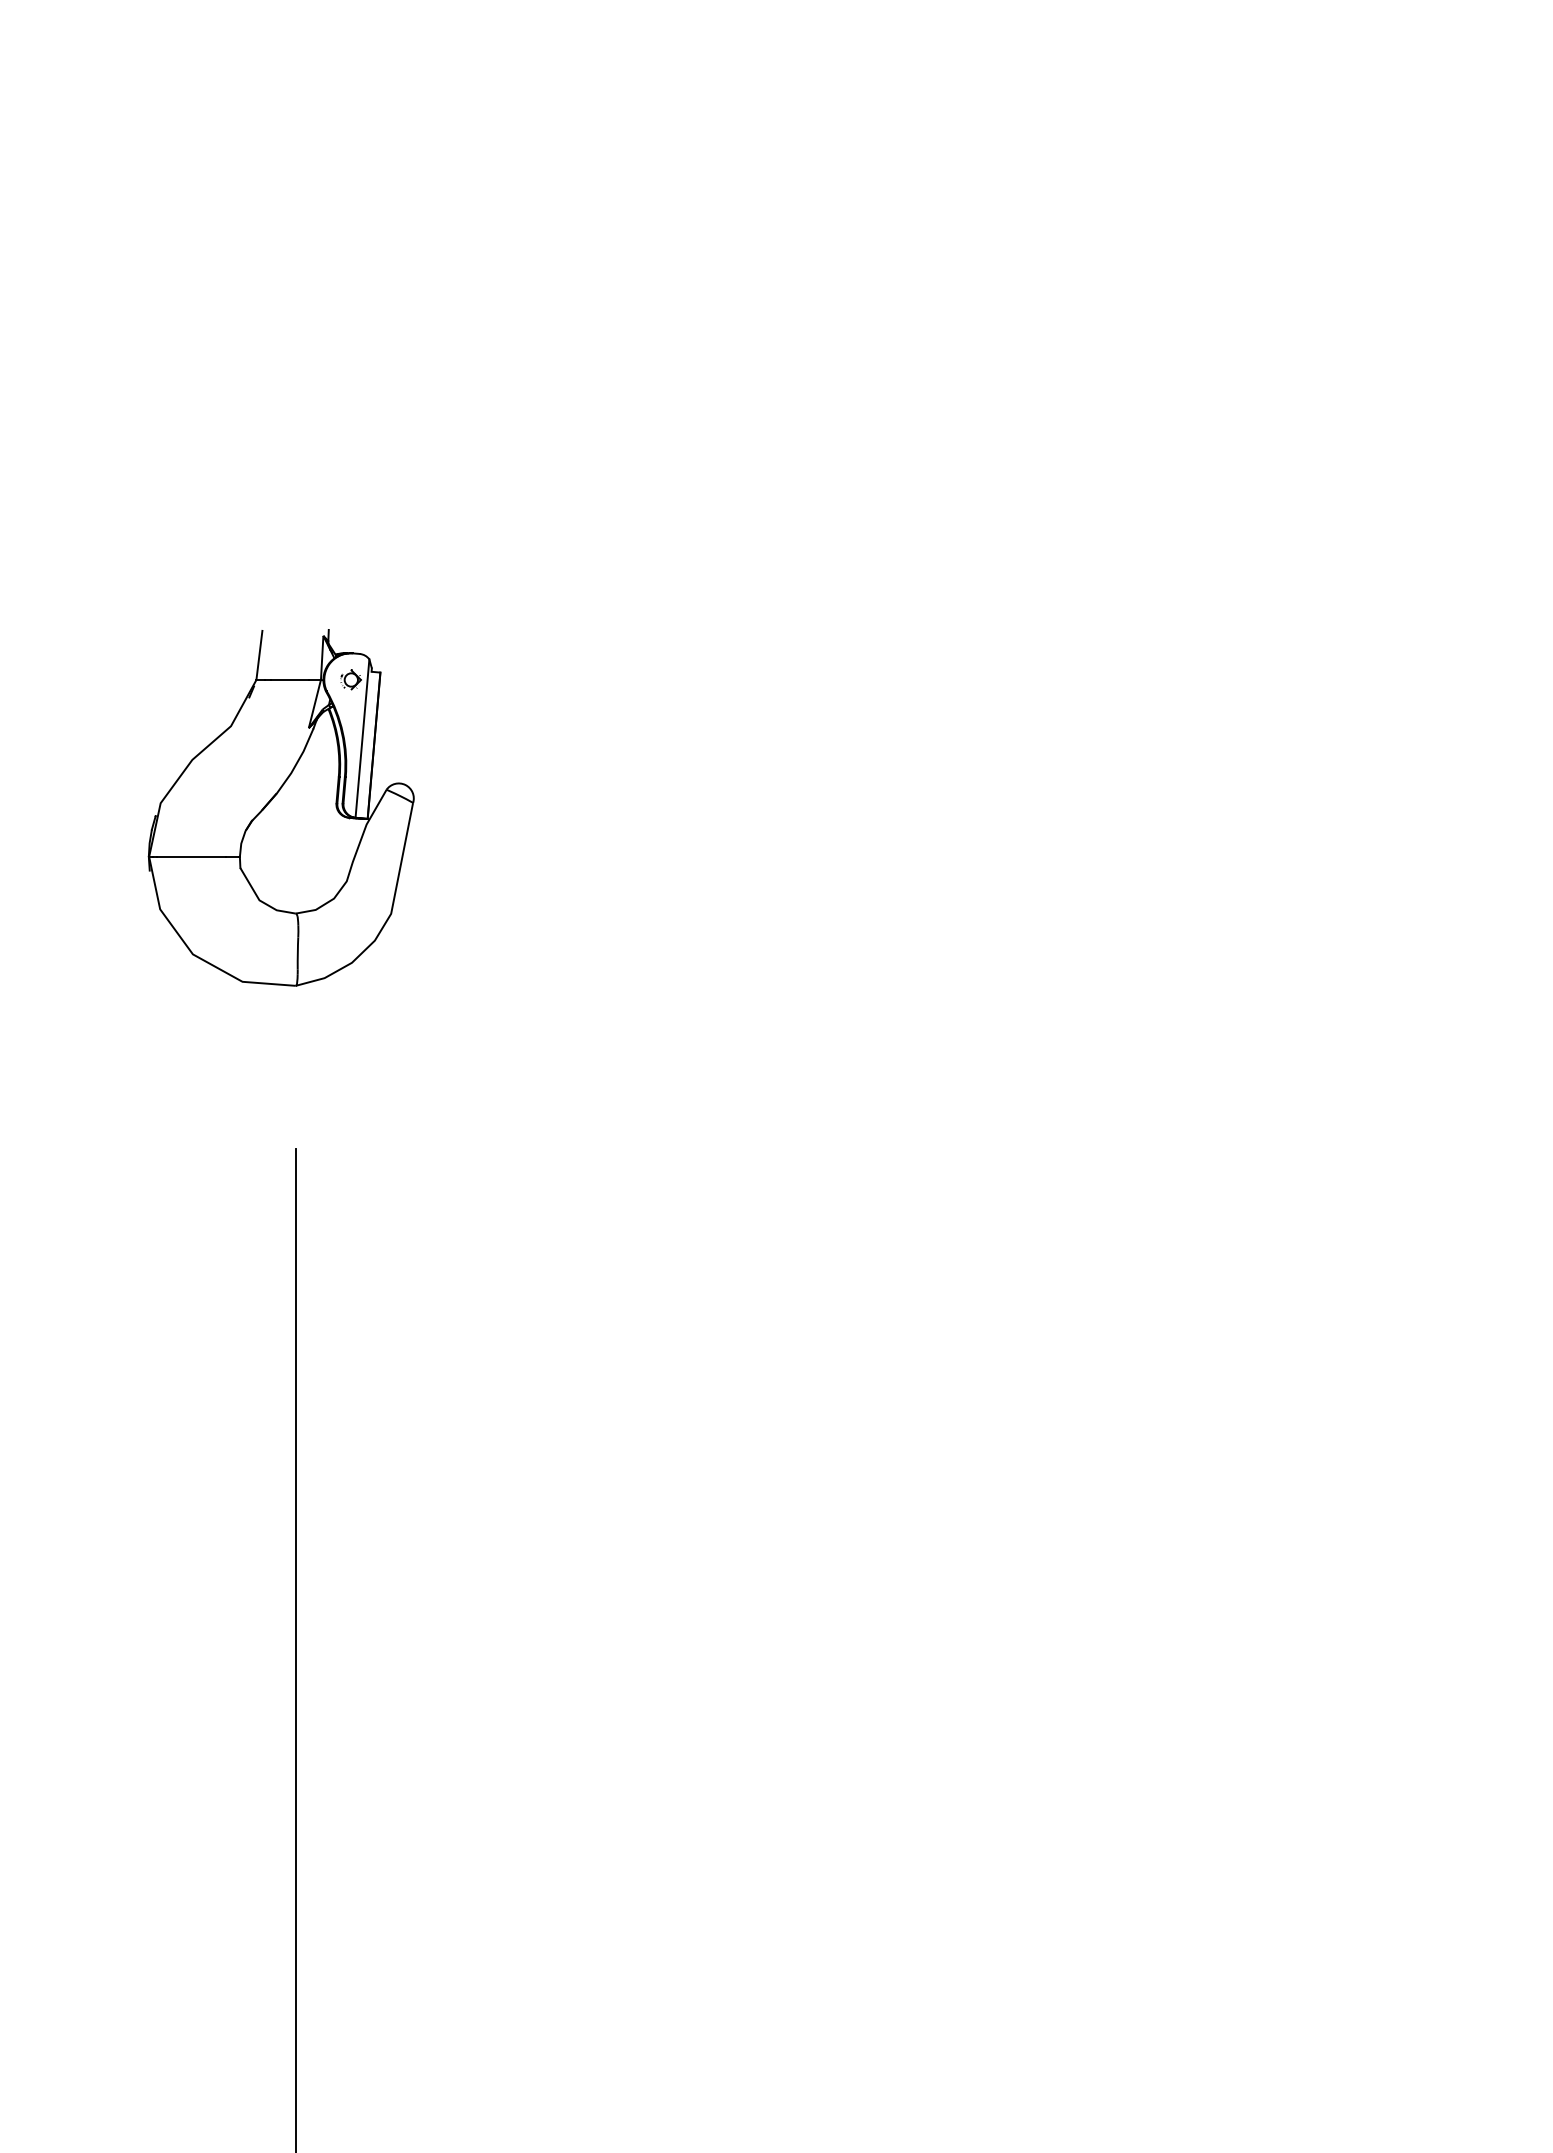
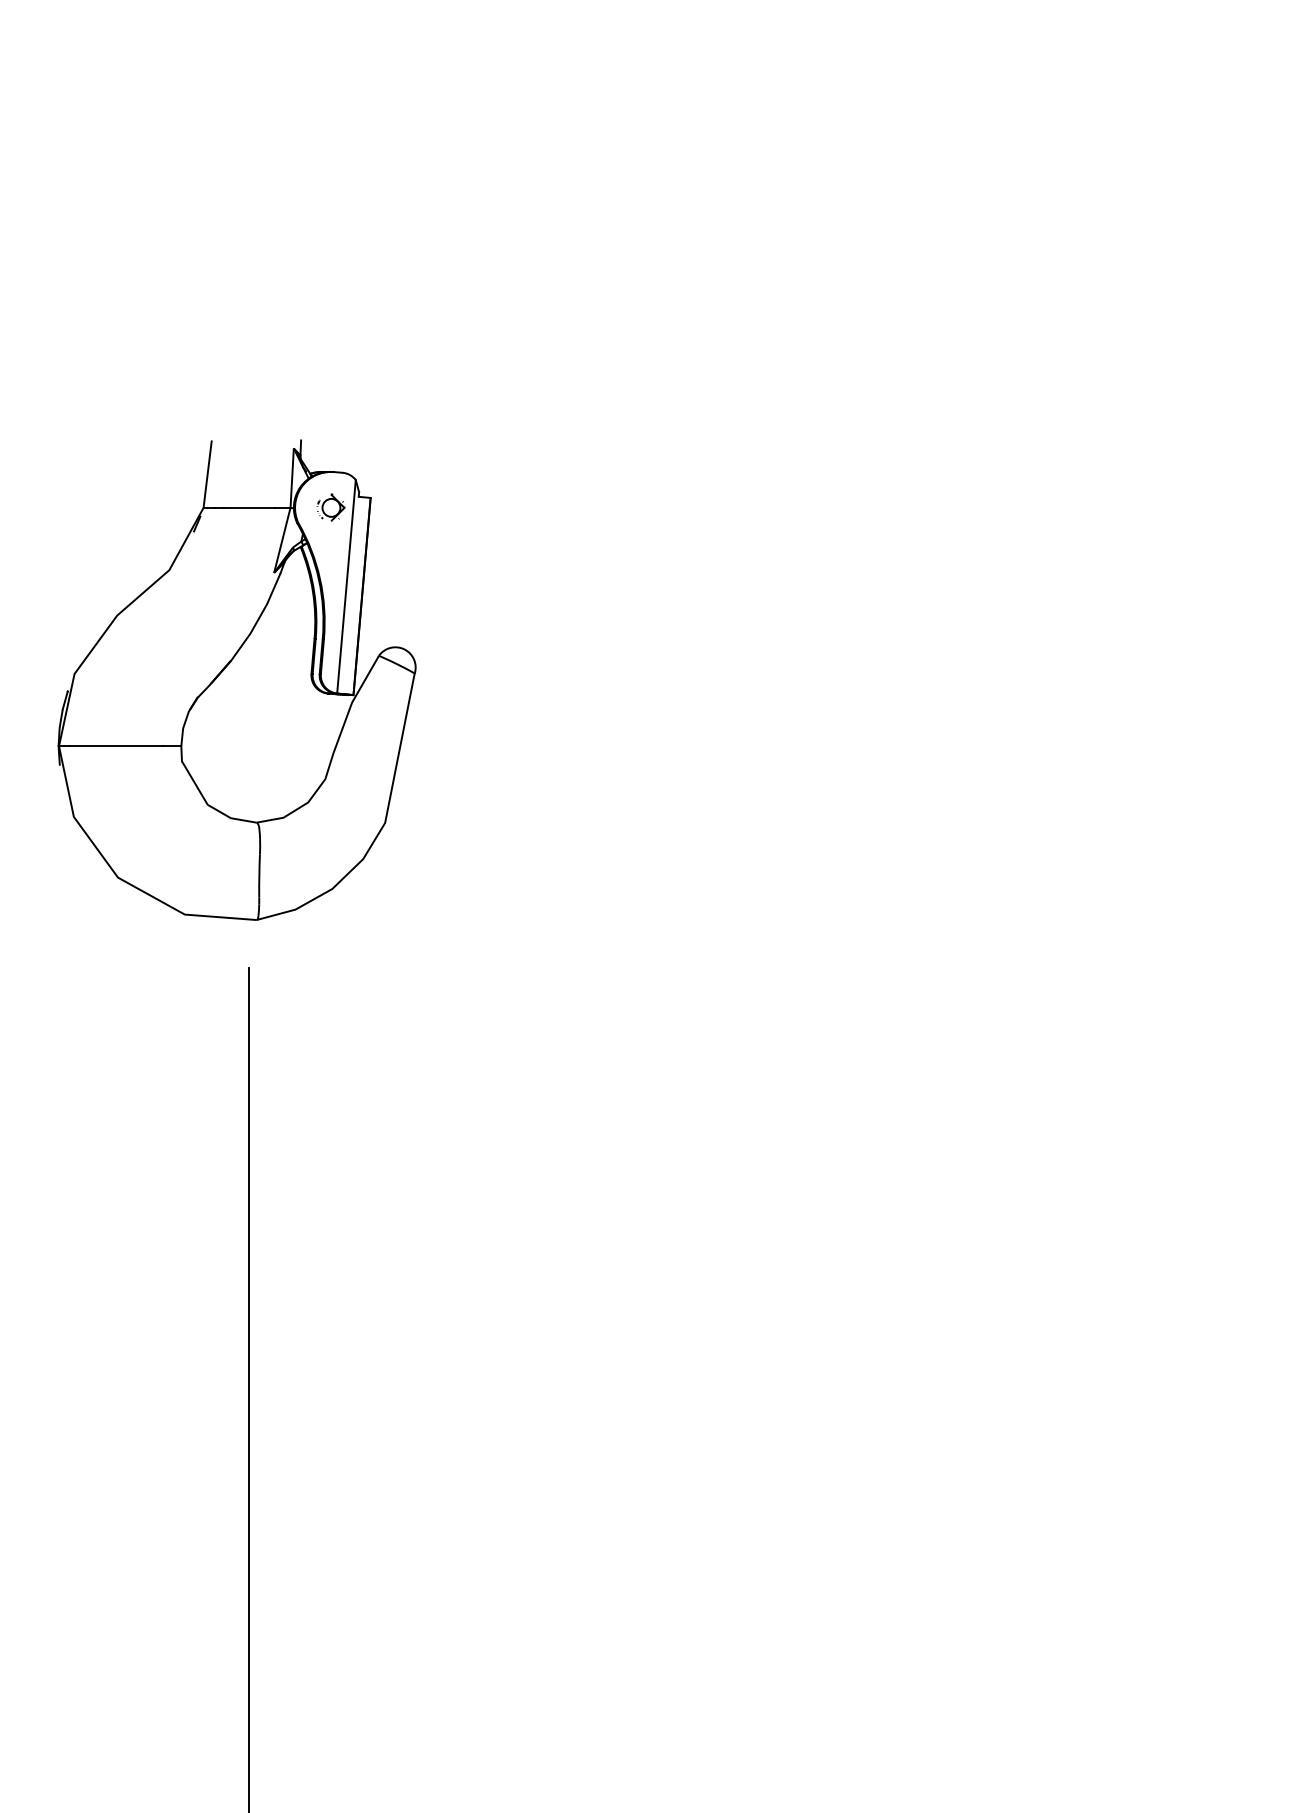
part: (280, 807) -> (236, 679), size x1.6

